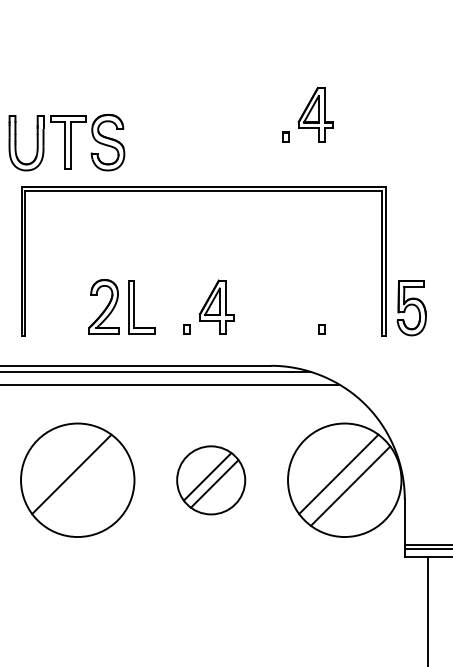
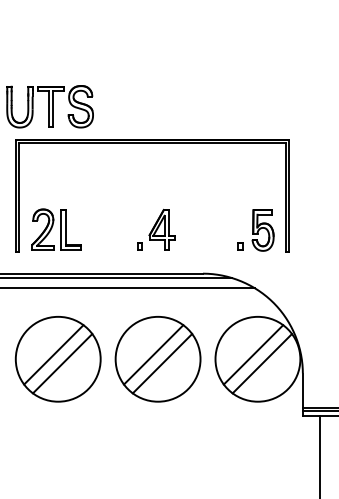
part: (308, 114) -> (230, 85), removed
part: (122, 306) -> (56, 229), moved
part: (411, 308) -> (262, 230), moved
part: (210, 480) -> (157, 359), size x1.67
line: (83, 485) -> (62, 363), added

